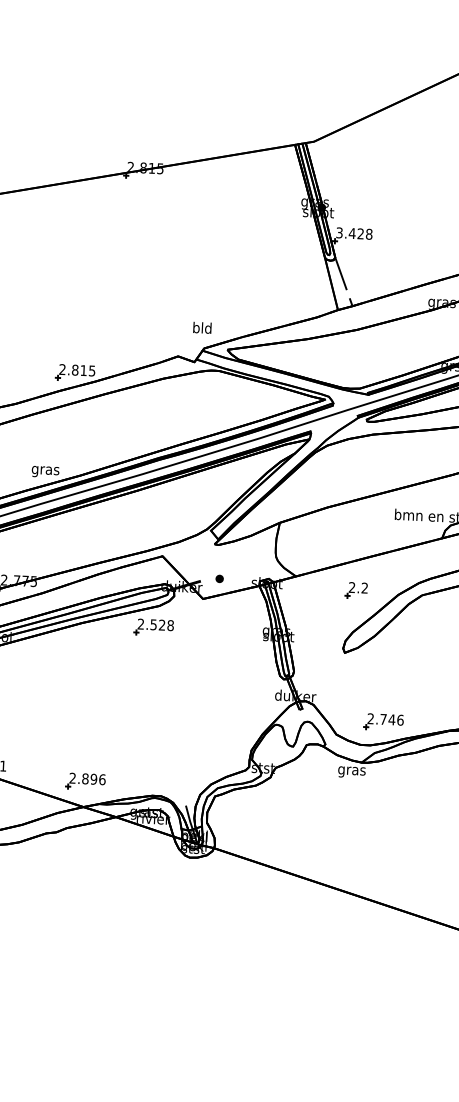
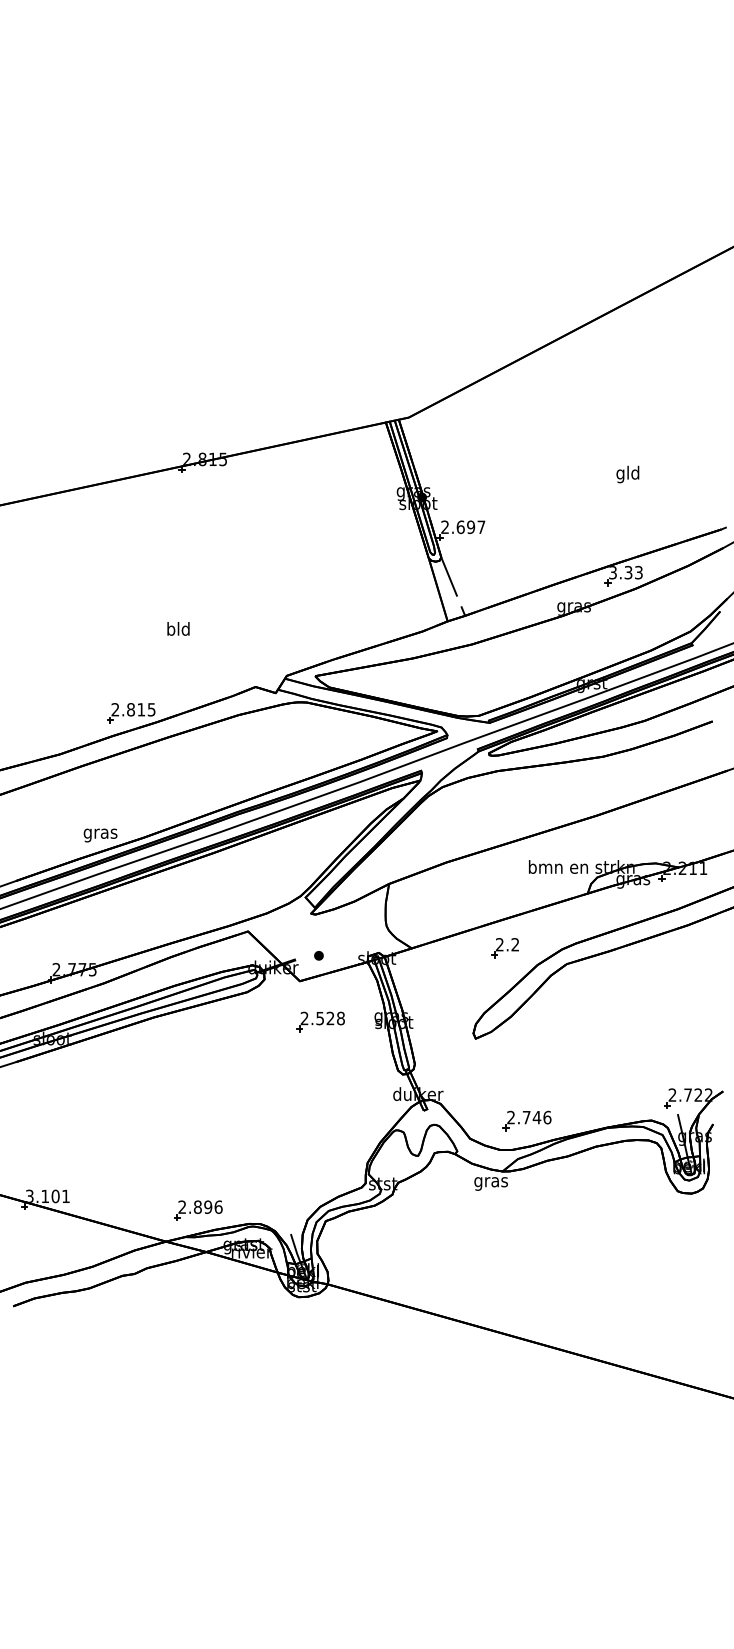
text: (354, 233) -> (463, 527), 3.428 -> 2.697
text: (202, 327) -> (178, 628), moved
part: (355, 590) -> (504, 948), moved
part: (153, 627) -> (320, 1021), moved
part: (85, 781) -> (198, 1210), moved

